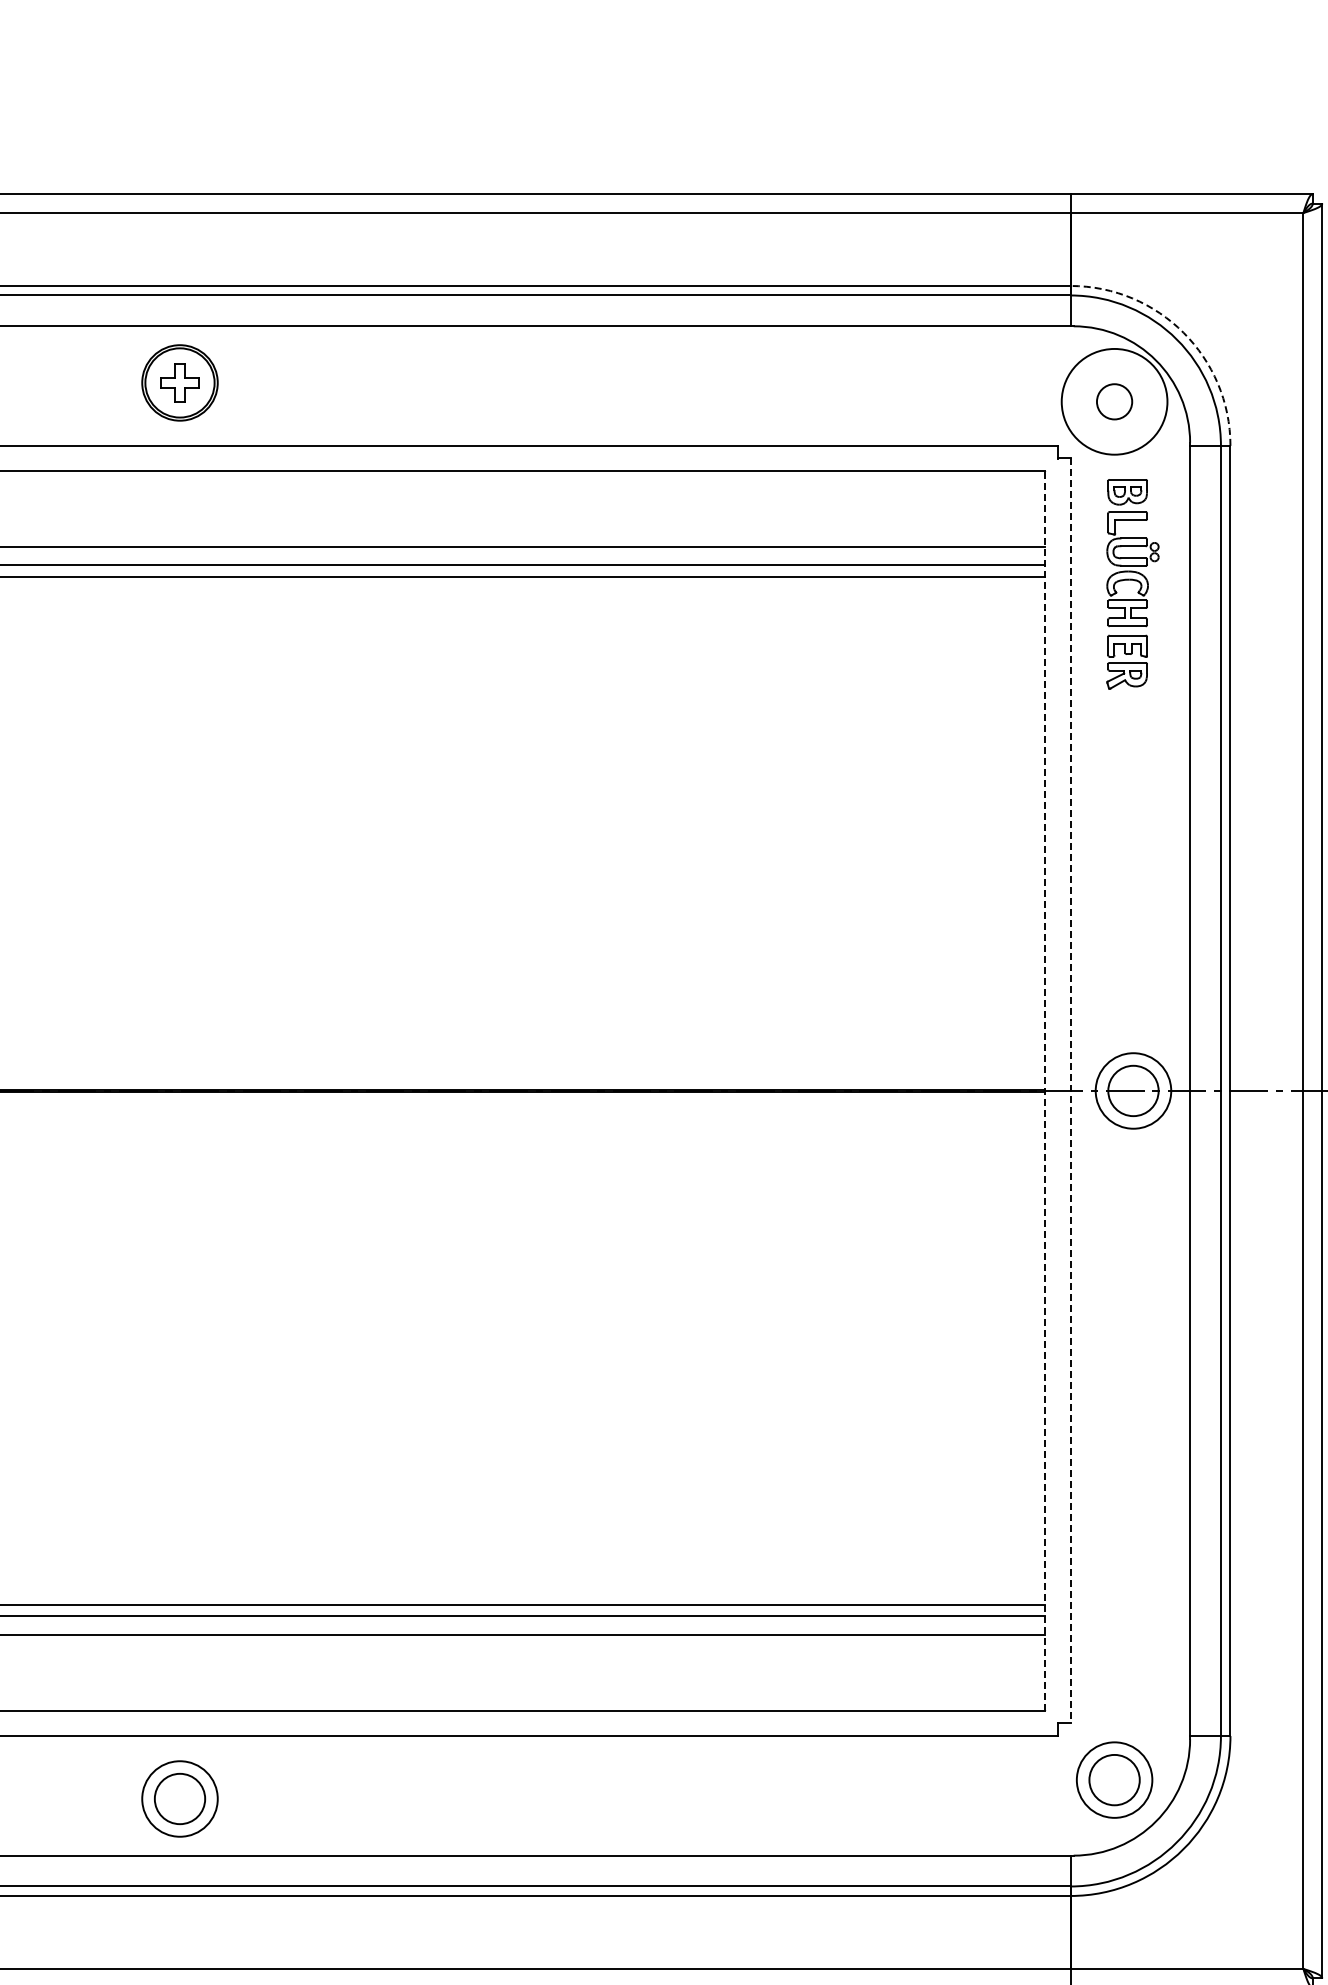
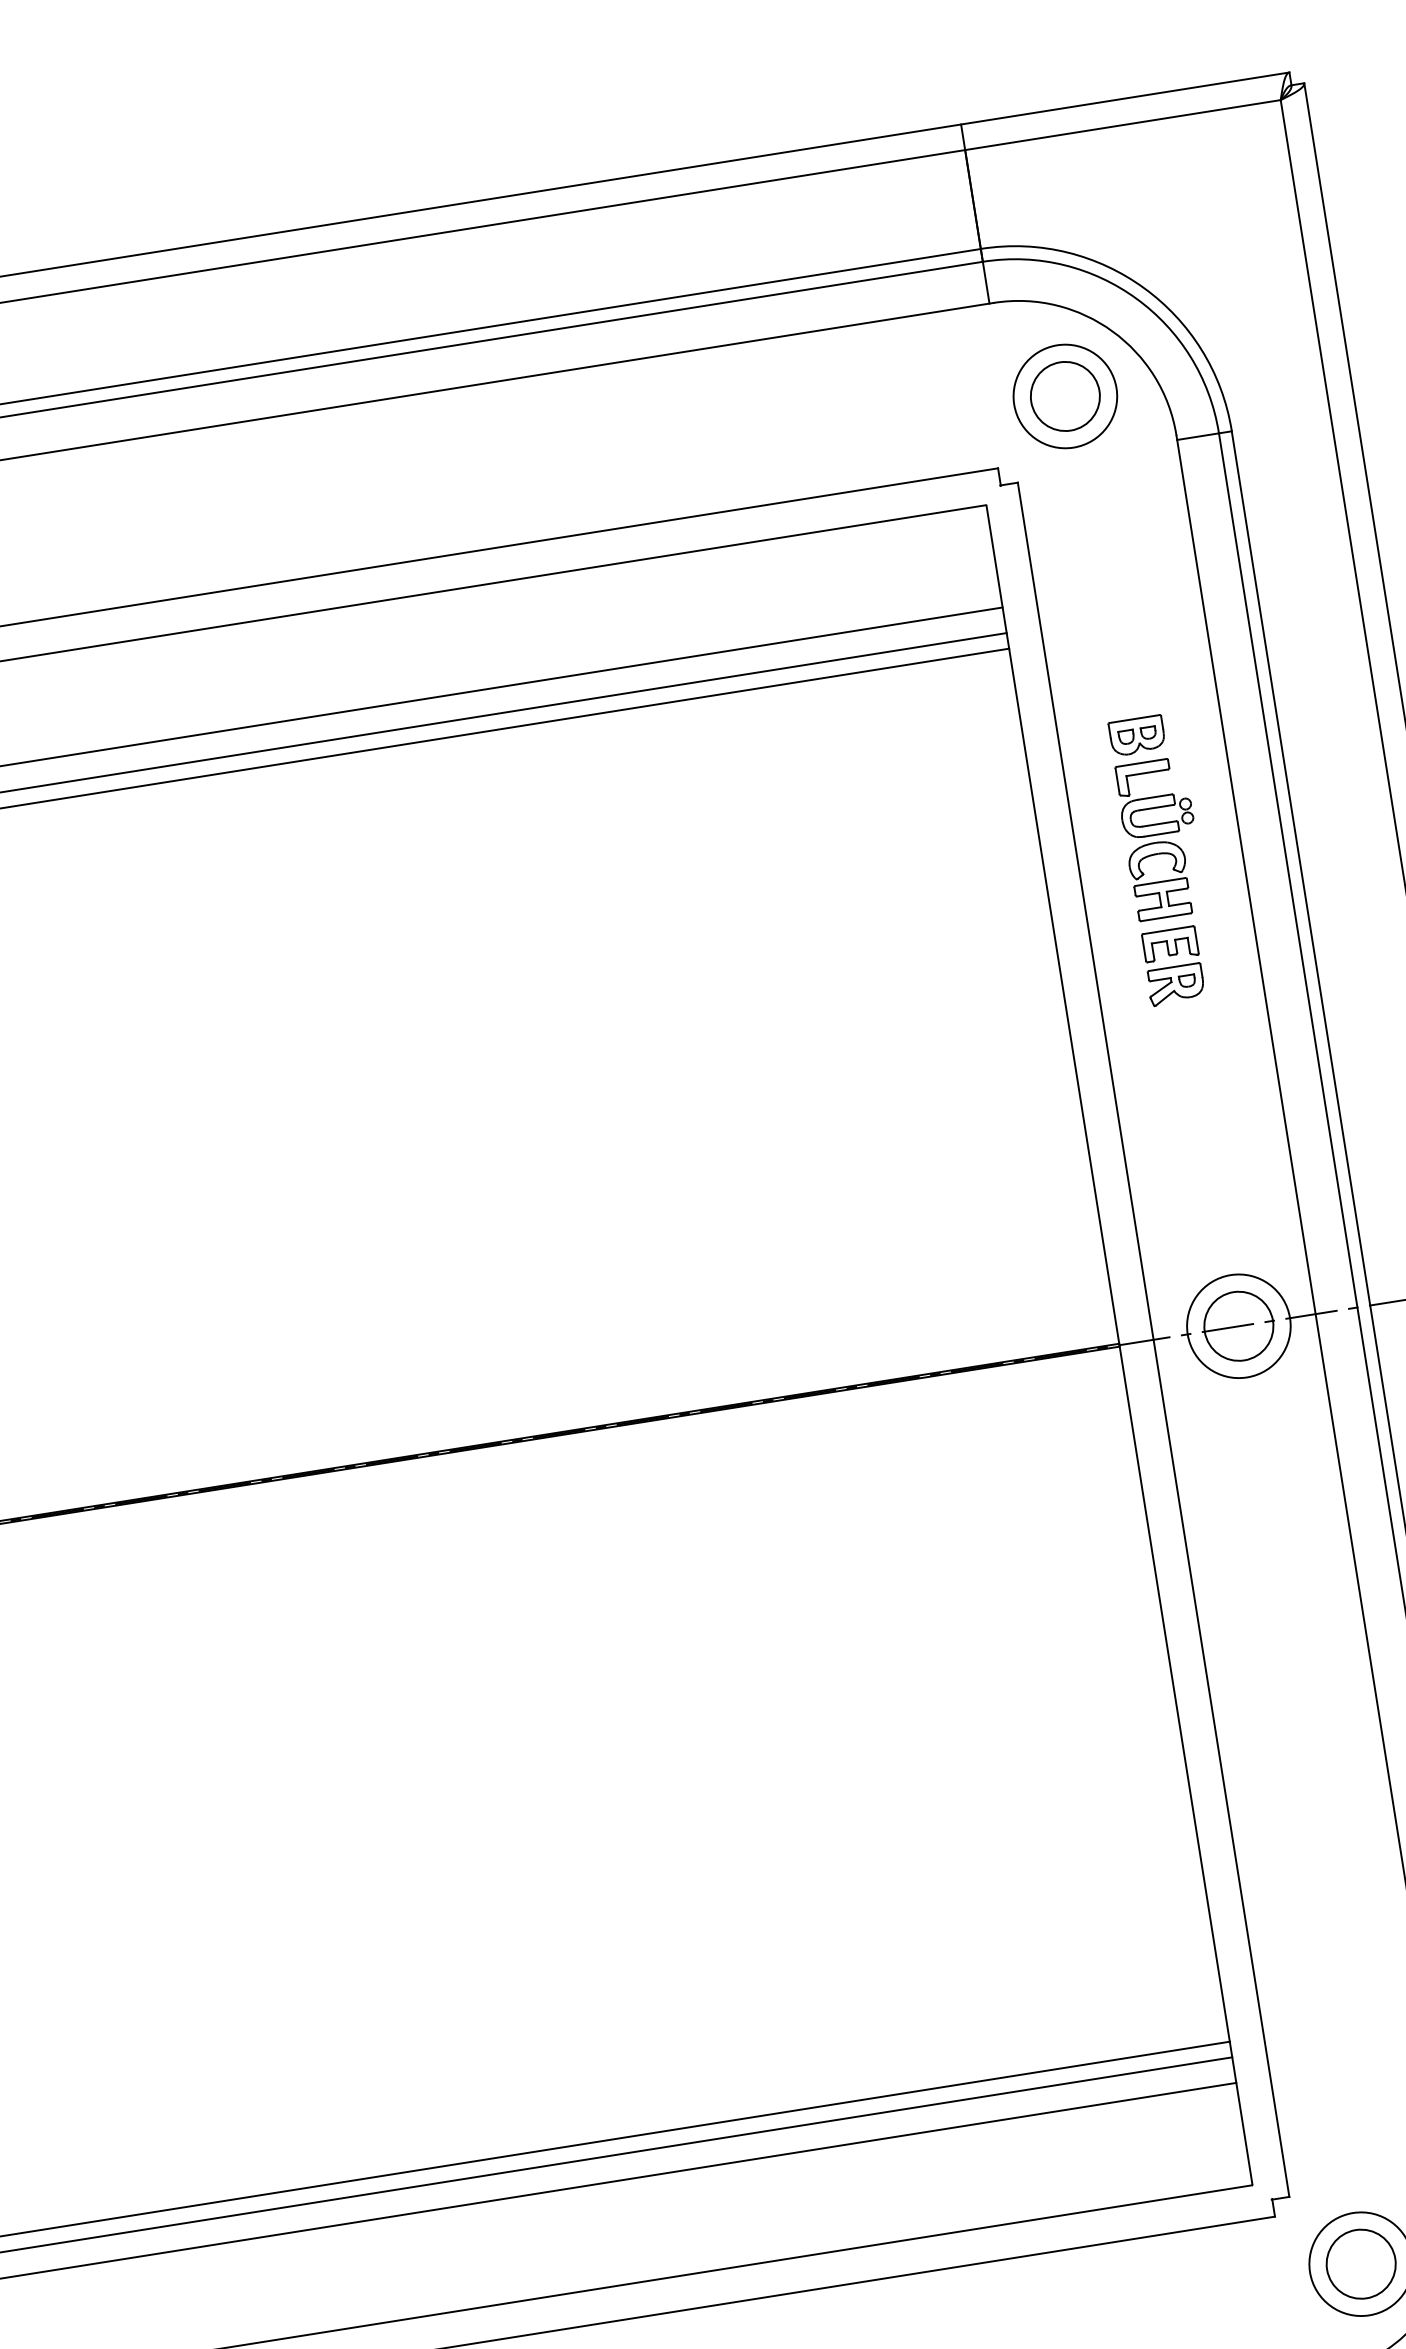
arc: (1183, 332) -> (1143, 287), dashed -> solid
circle: (1114, 401) -> (1065, 396), size x0.71
circle: (1114, 401) -> (1065, 396), size x1.43
part: (1132, 584) -> (1163, 859), moved
line: (1045, 1091) -> (1119, 1345), dashed -> solid
line: (1070, 1091) -> (1153, 1340), dashed -> solid

